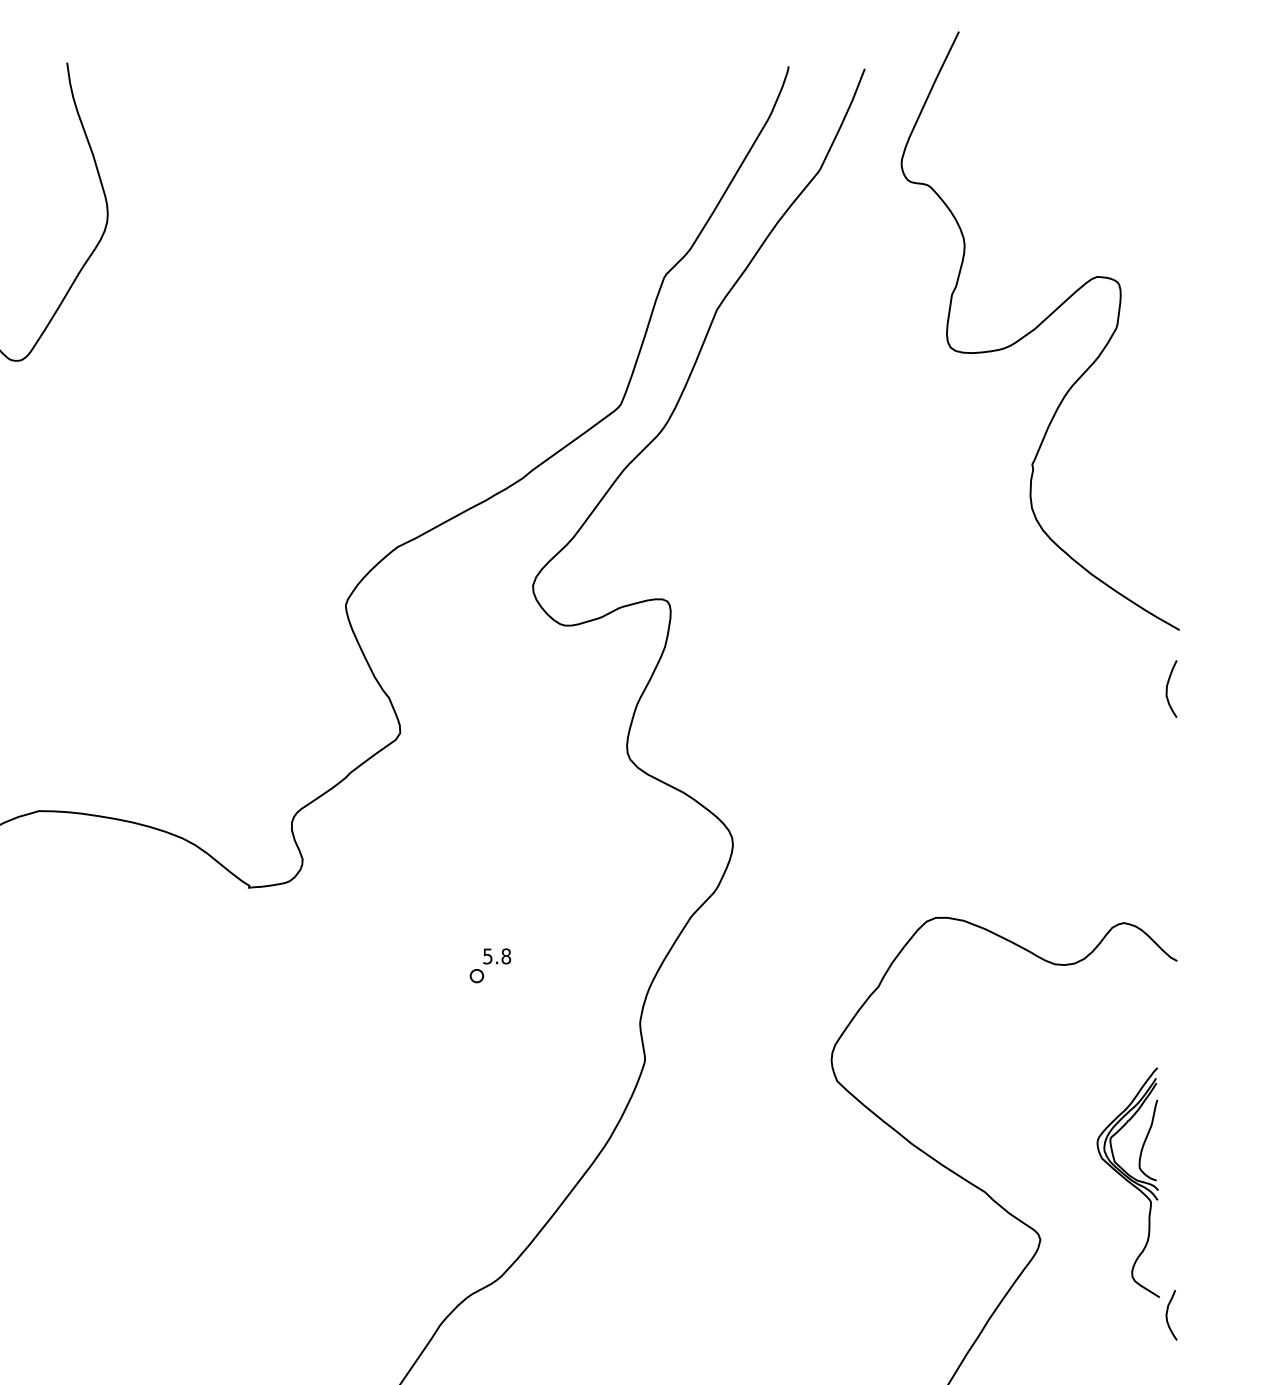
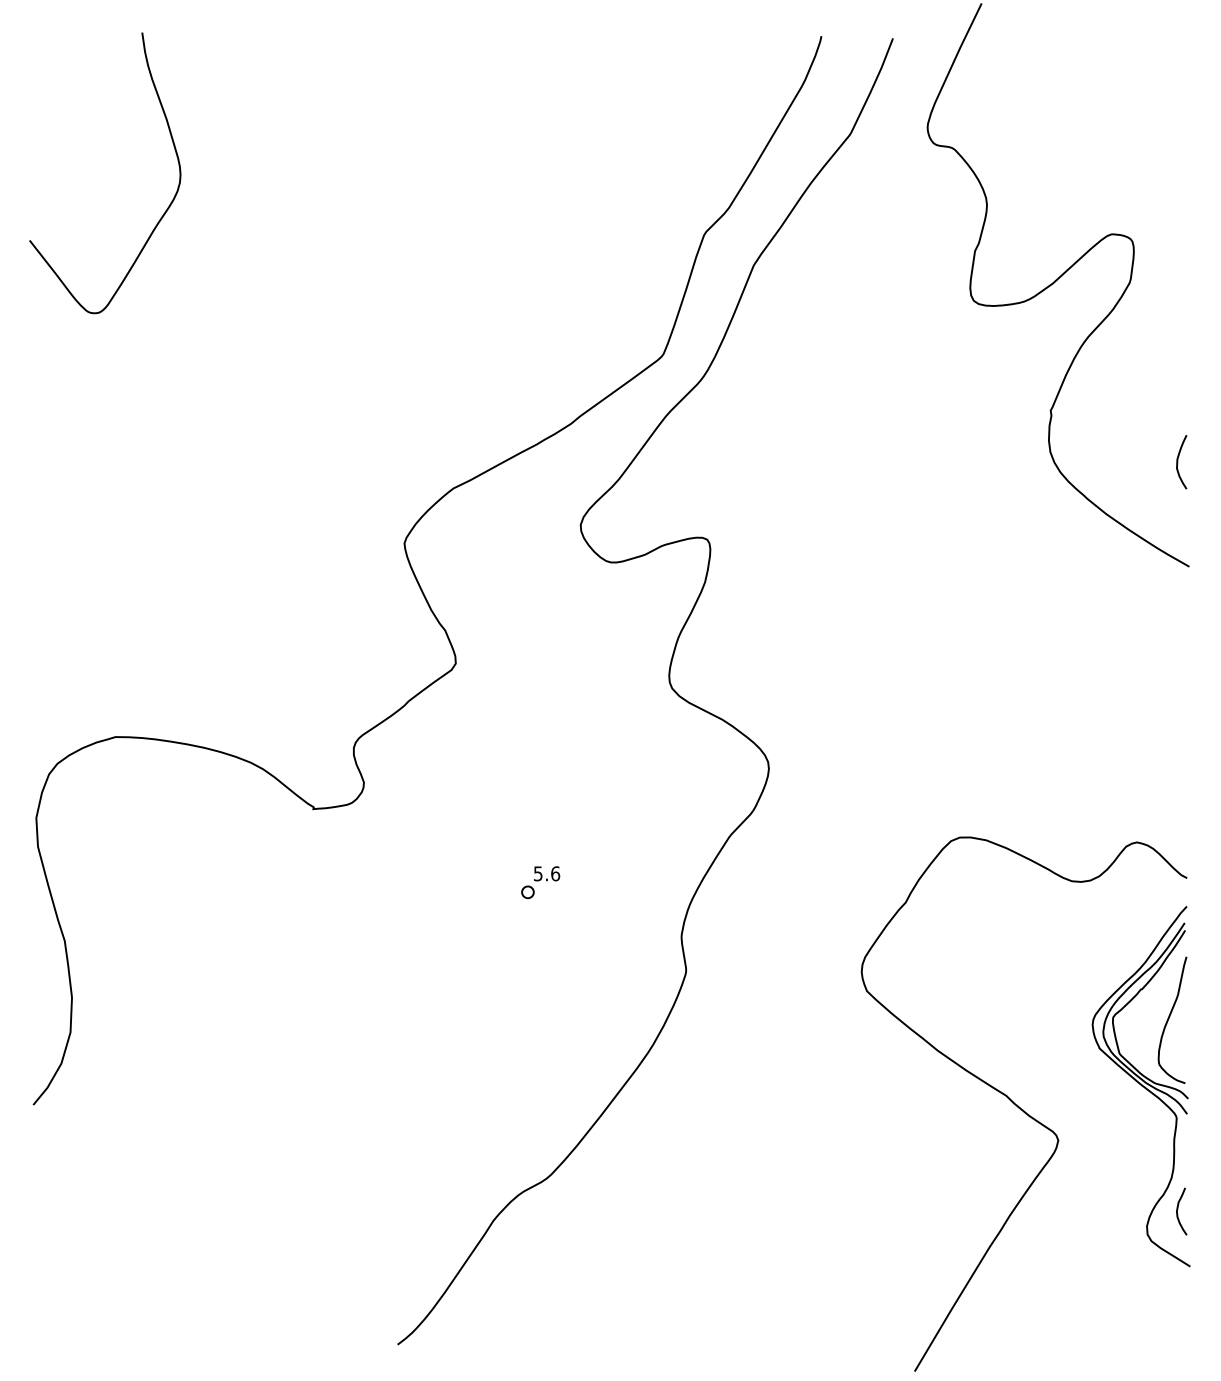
curve: (1168, 689) -> (1178, 462), moved
text: (506, 956) -> (555, 873), 5.8 -> 5.6
part: (1127, 1182) -> (1140, 1086), size x1.67

